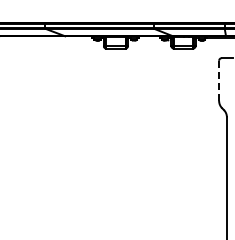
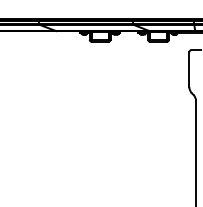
line: (219, 80) -> (189, 69), dashed -> solid

